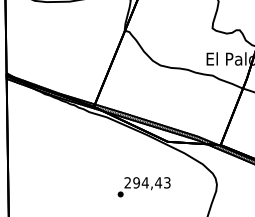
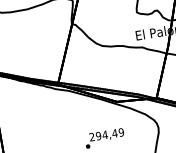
text: (167, 182) -> (121, 132), 294,43 -> 294,49

